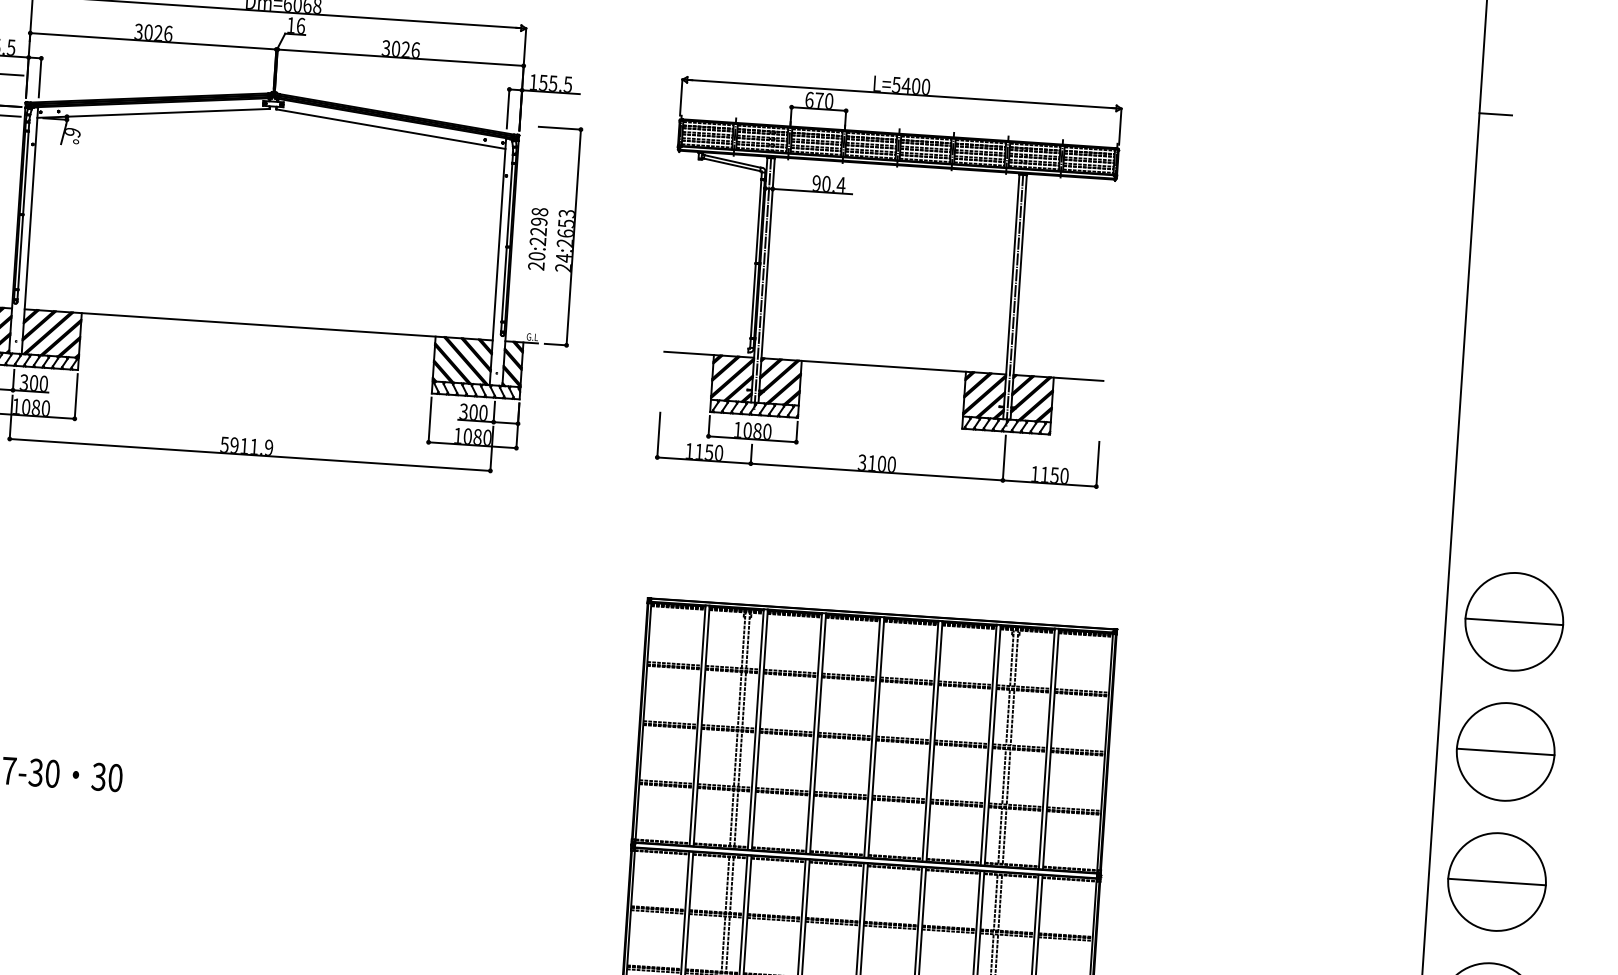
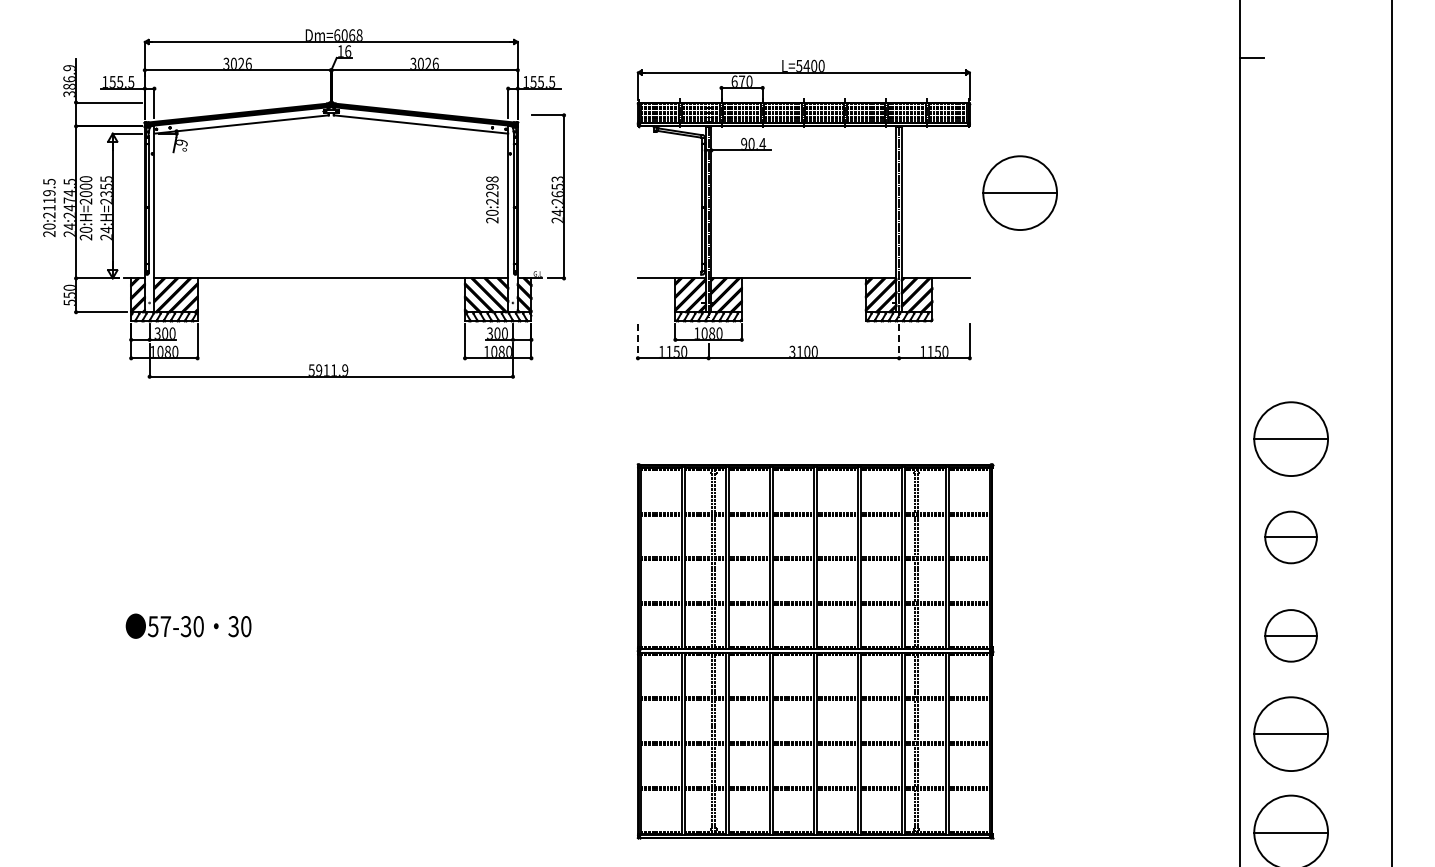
text: (538, 238) -> (492, 199), moved
part: (1176, 271) -> (1019, 192), added
line: (658, 435) -> (637, 341), solid -> dashed
line: (1004, 458) -> (899, 341), solid -> dashed
part: (1504, 751) -> (1290, 537), size x0.7
part: (1496, 881) -> (1290, 635), size x0.7

